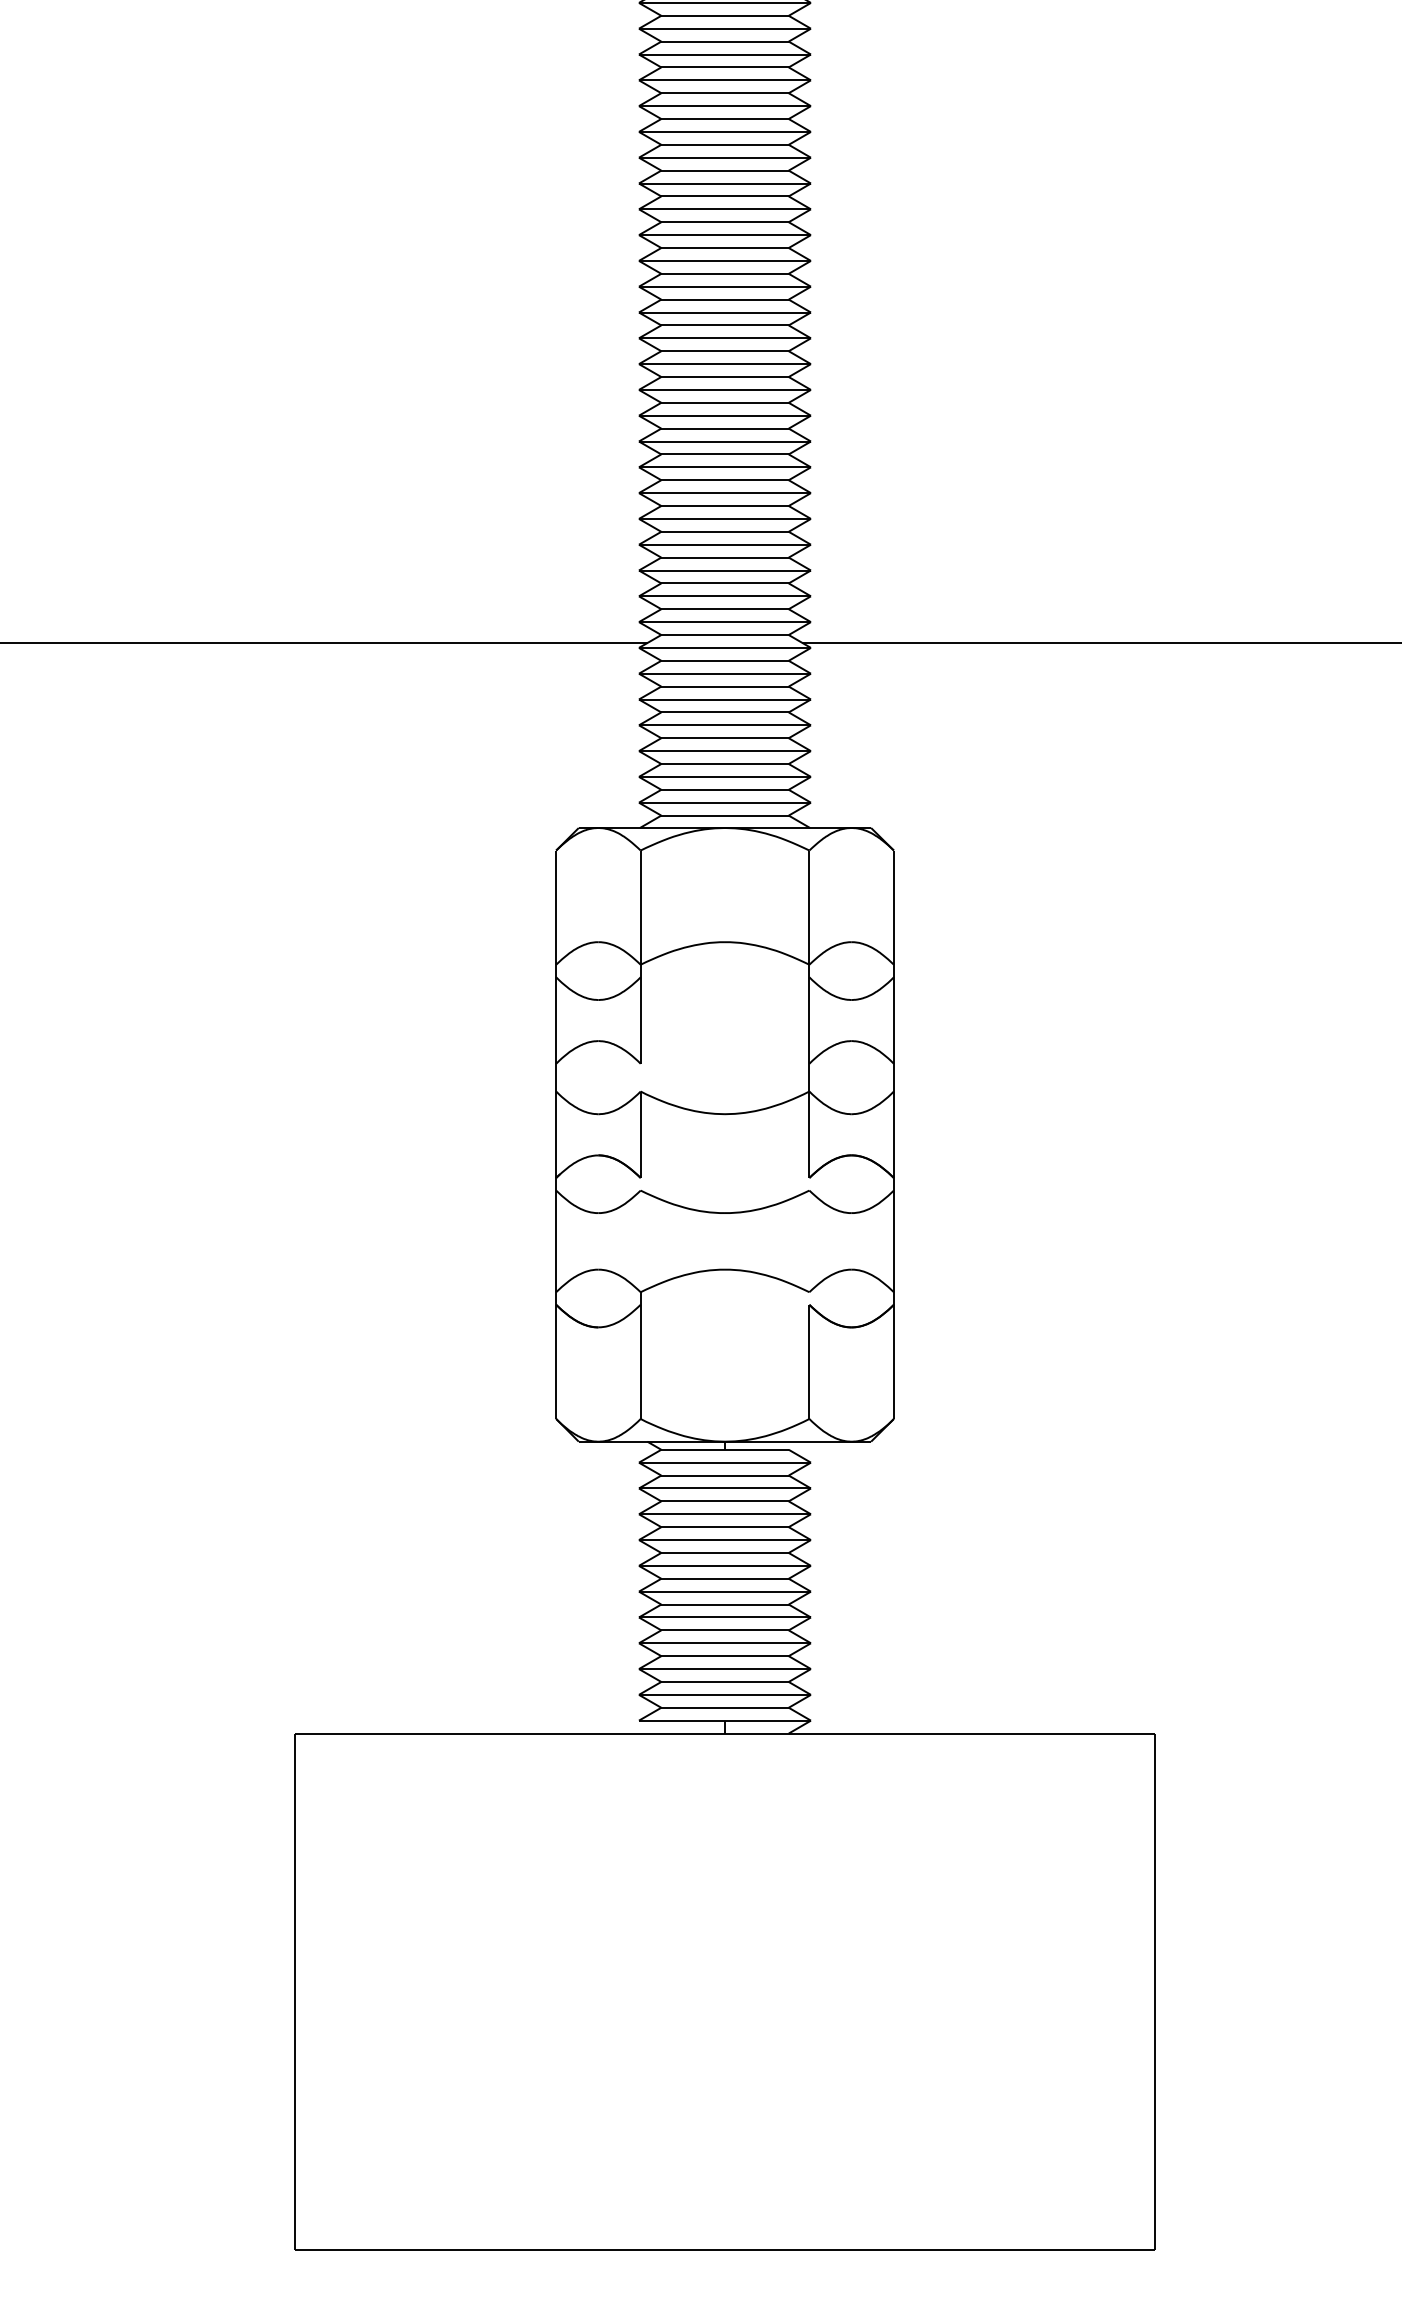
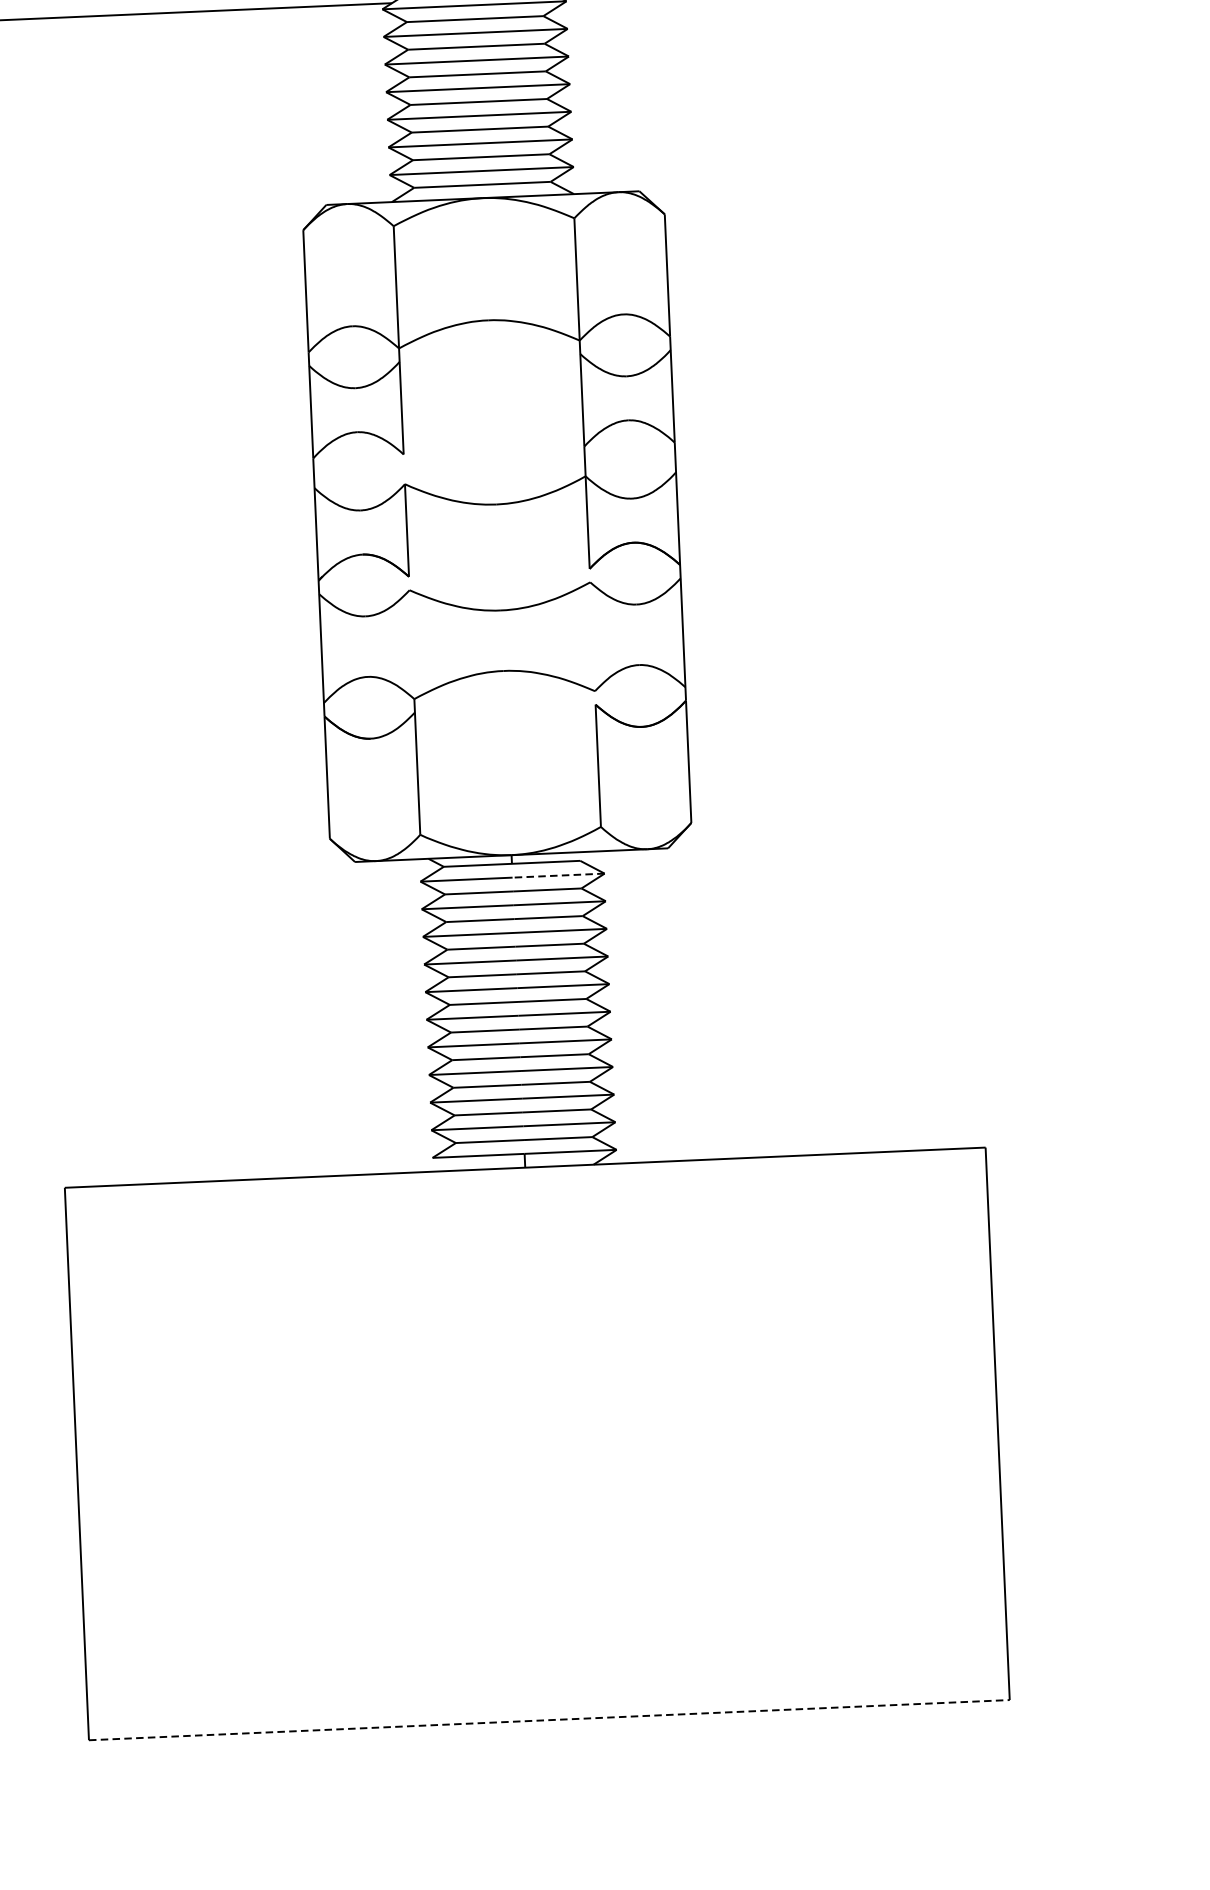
line: (767, 1462) -> (558, 875), solid -> dashed
line: (724, 2249) -> (548, 1720), solid -> dashed

